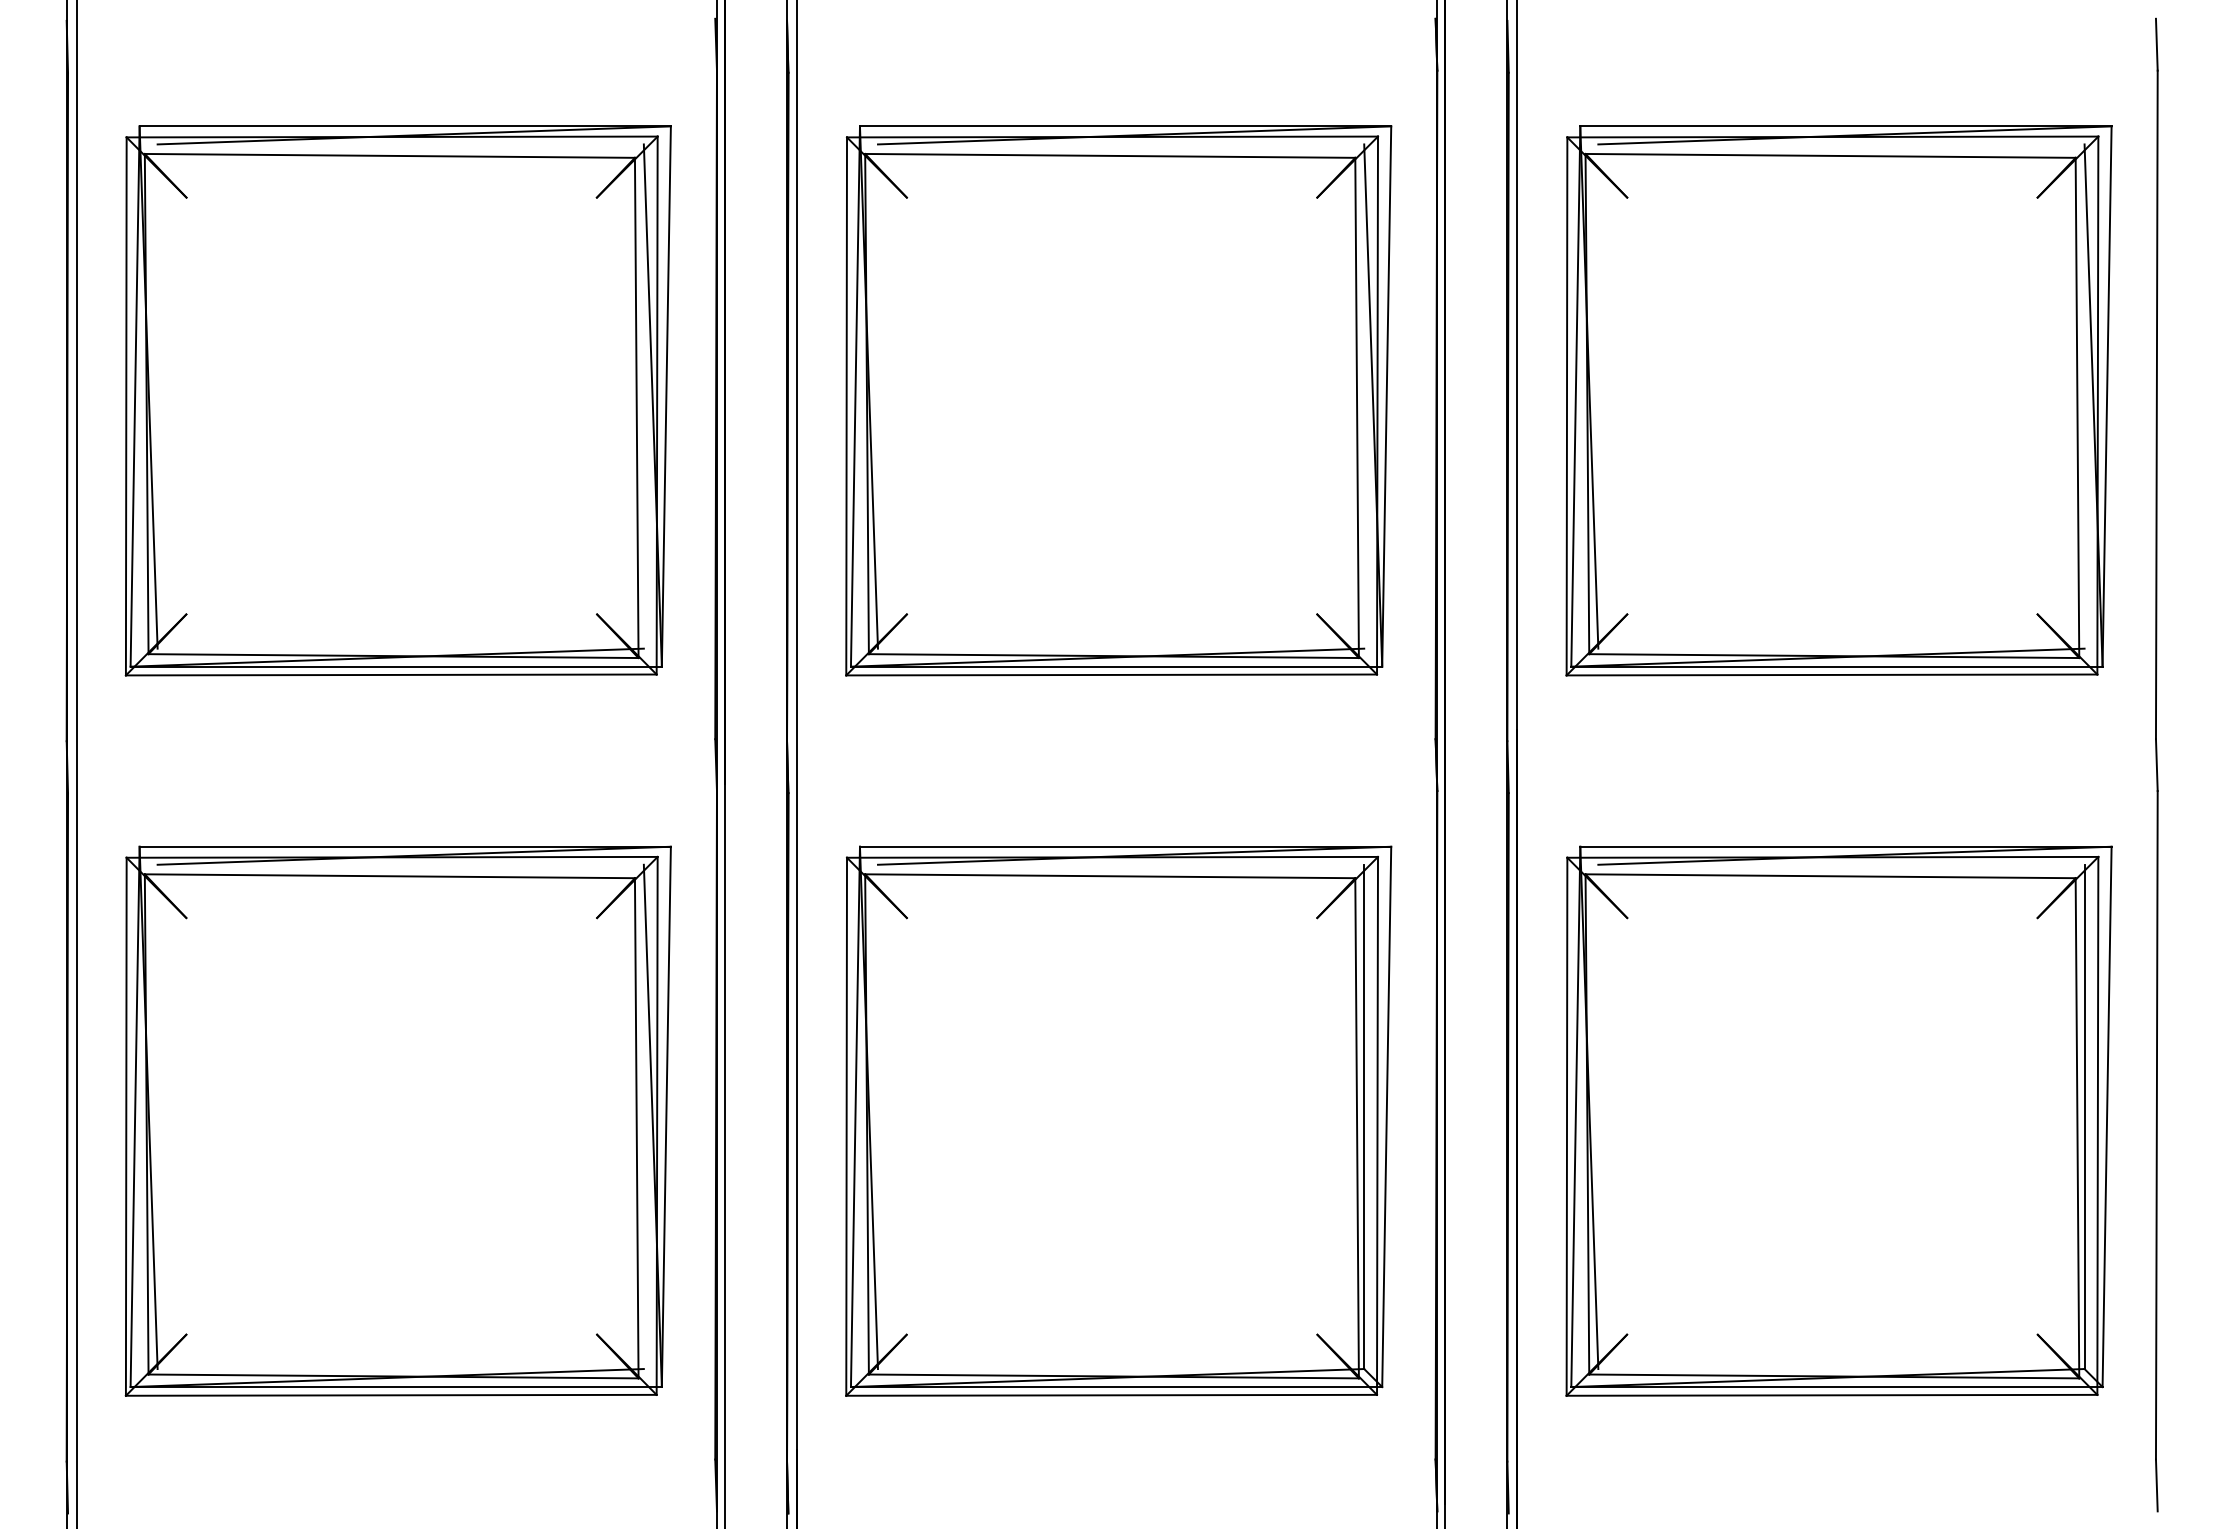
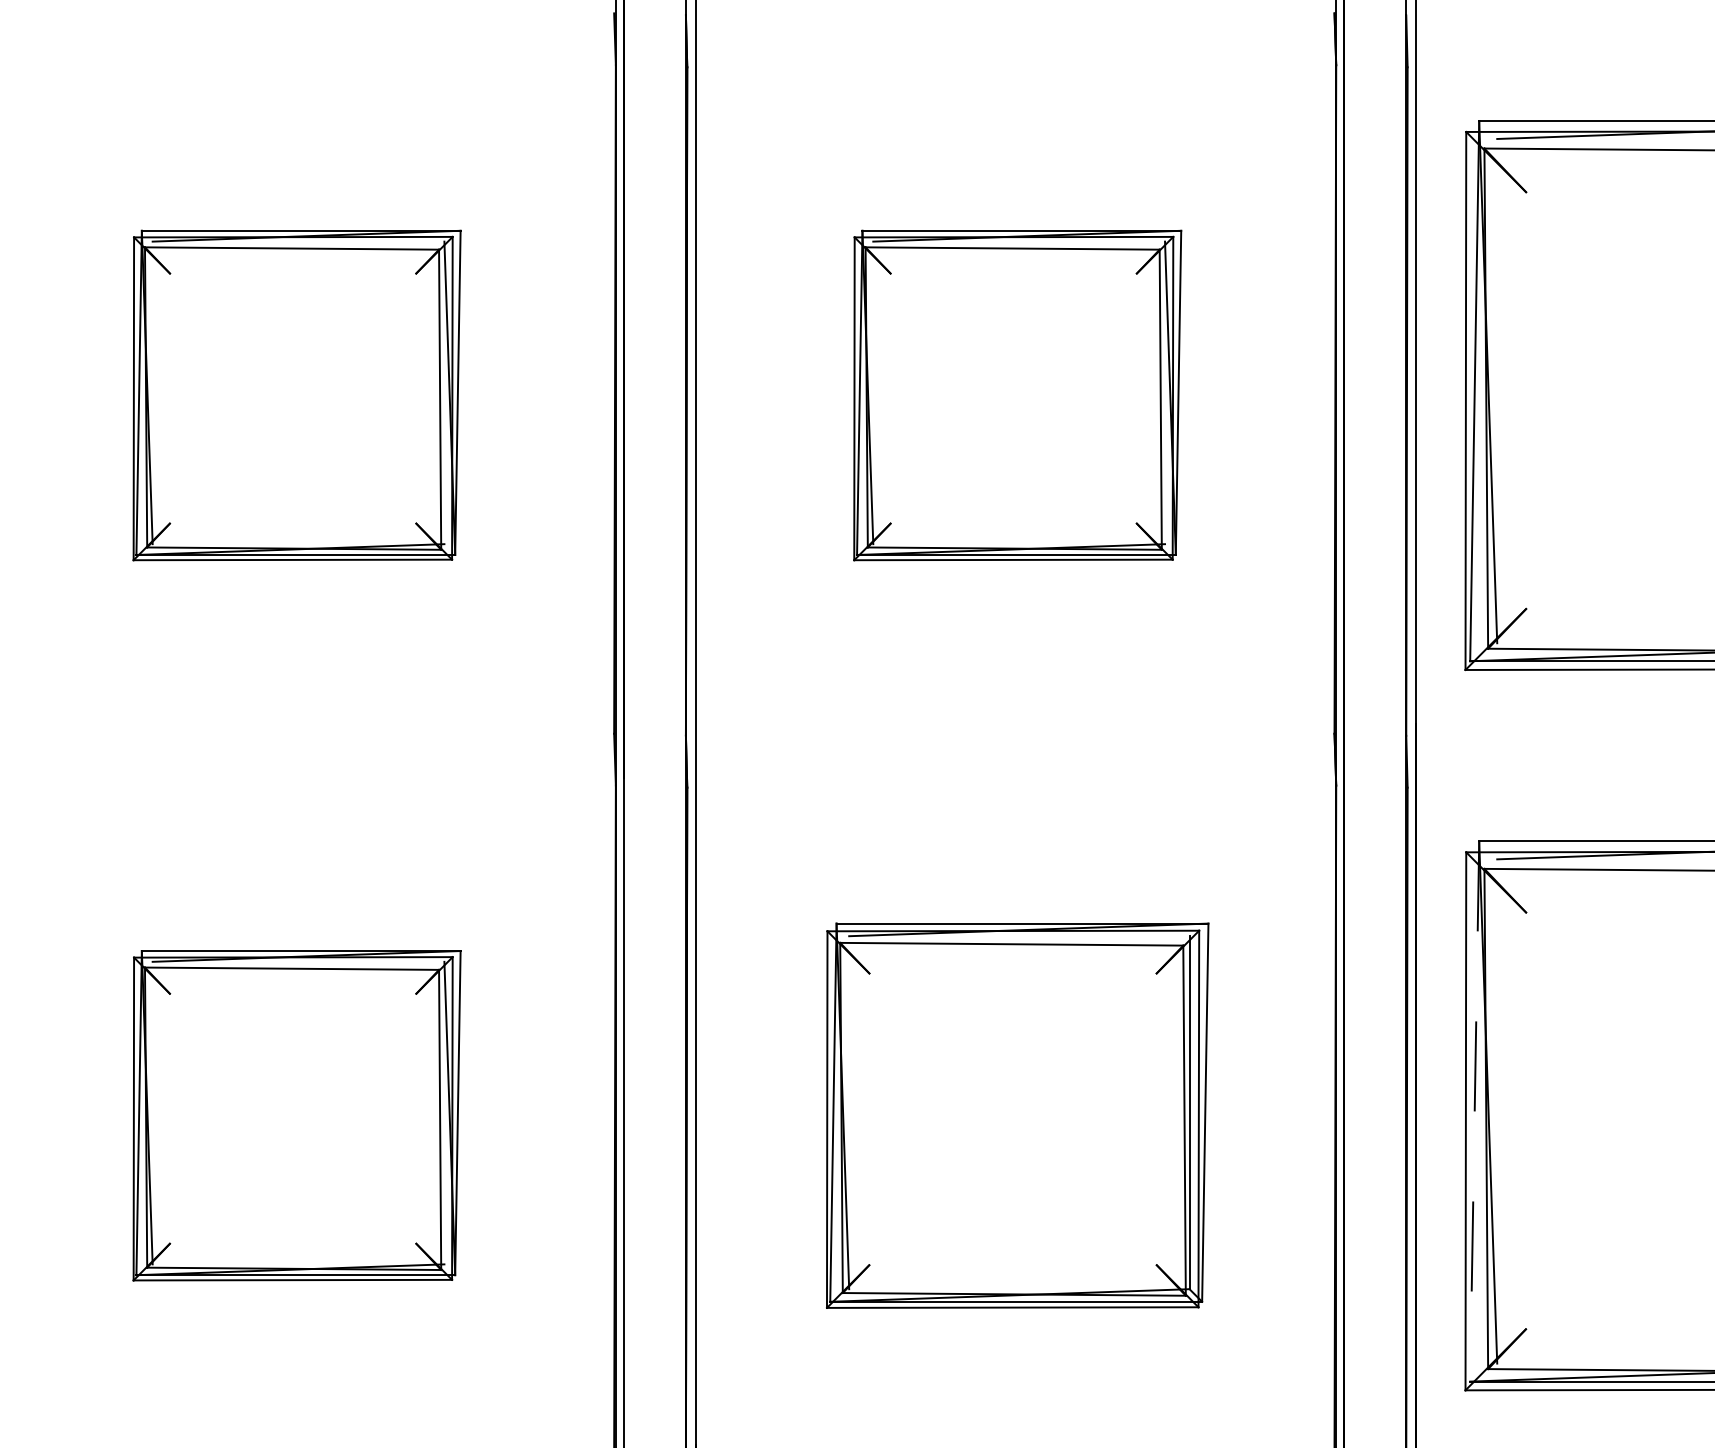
part: (397, 400) -> (296, 395), size x0.6
part: (1118, 400) -> (1017, 395), size x0.6
line: (1575, 1117) -> (1474, 1112), solid -> dashed
part: (397, 1120) -> (296, 1115), size x0.6
part: (1118, 1120) -> (1017, 1115), size x0.7

